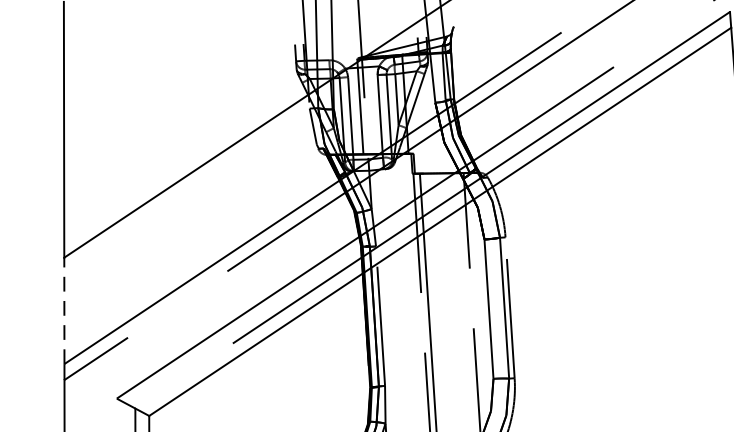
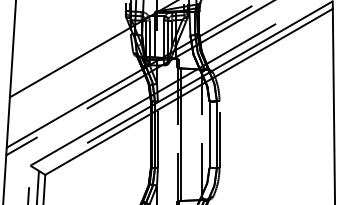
line: (64, 310) -> (8, 122), dashed -> solid

